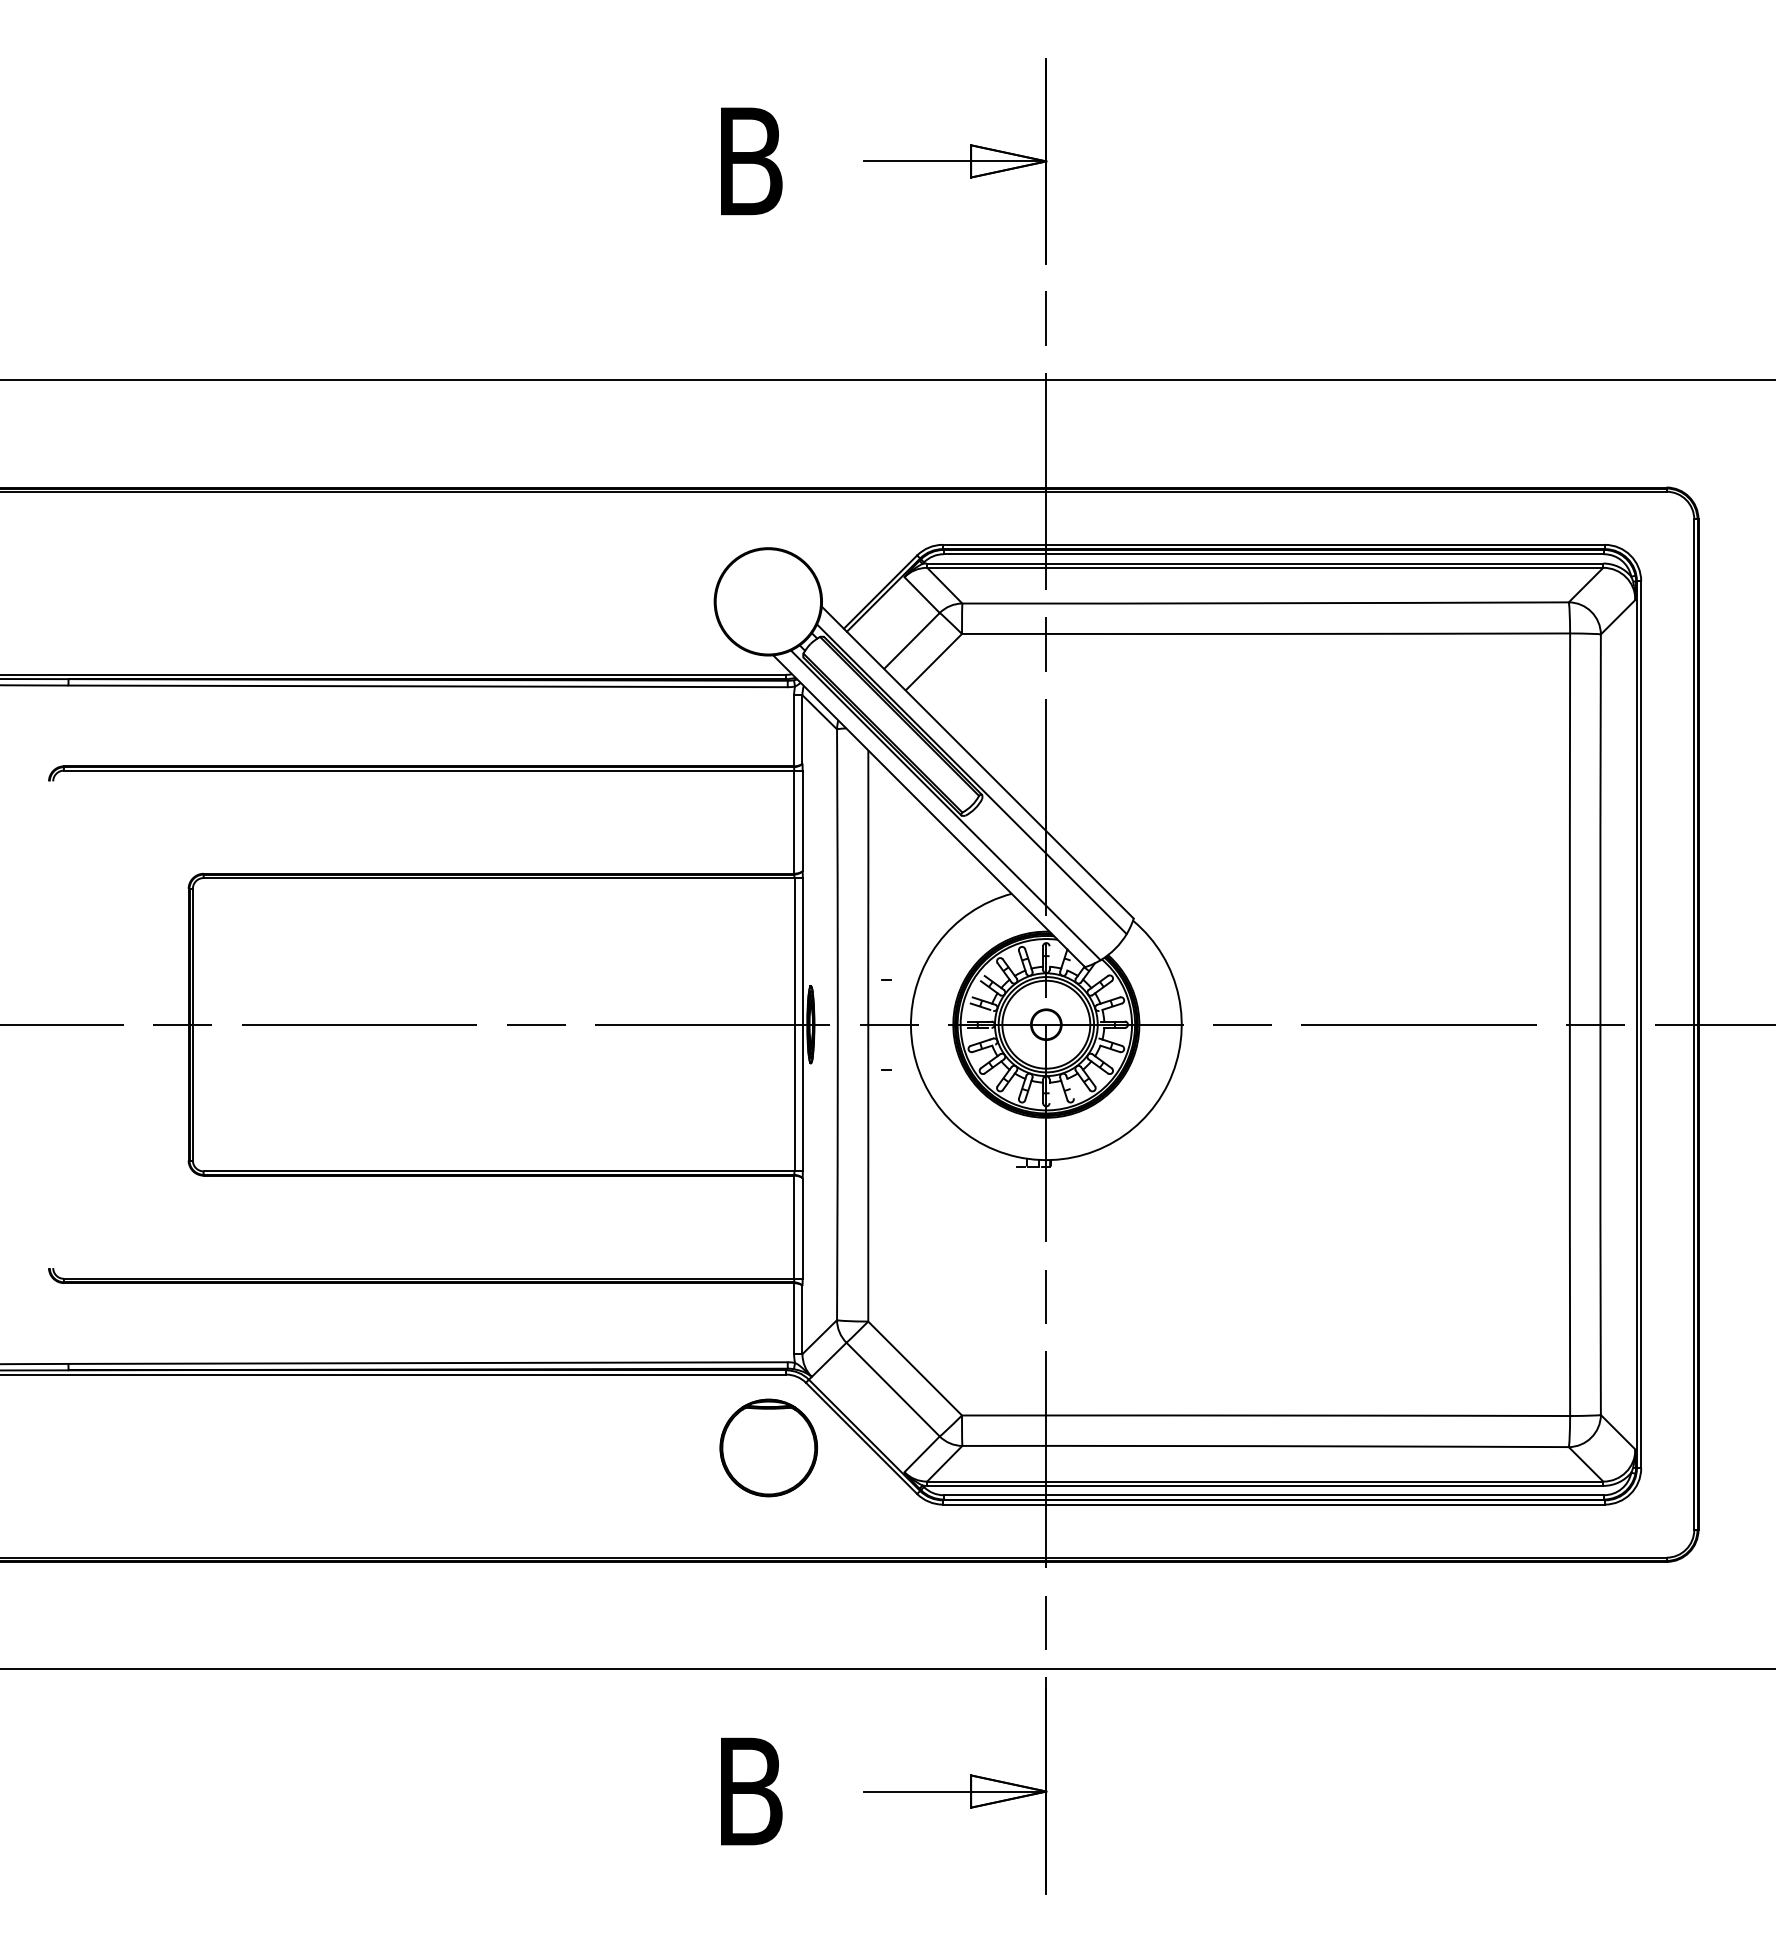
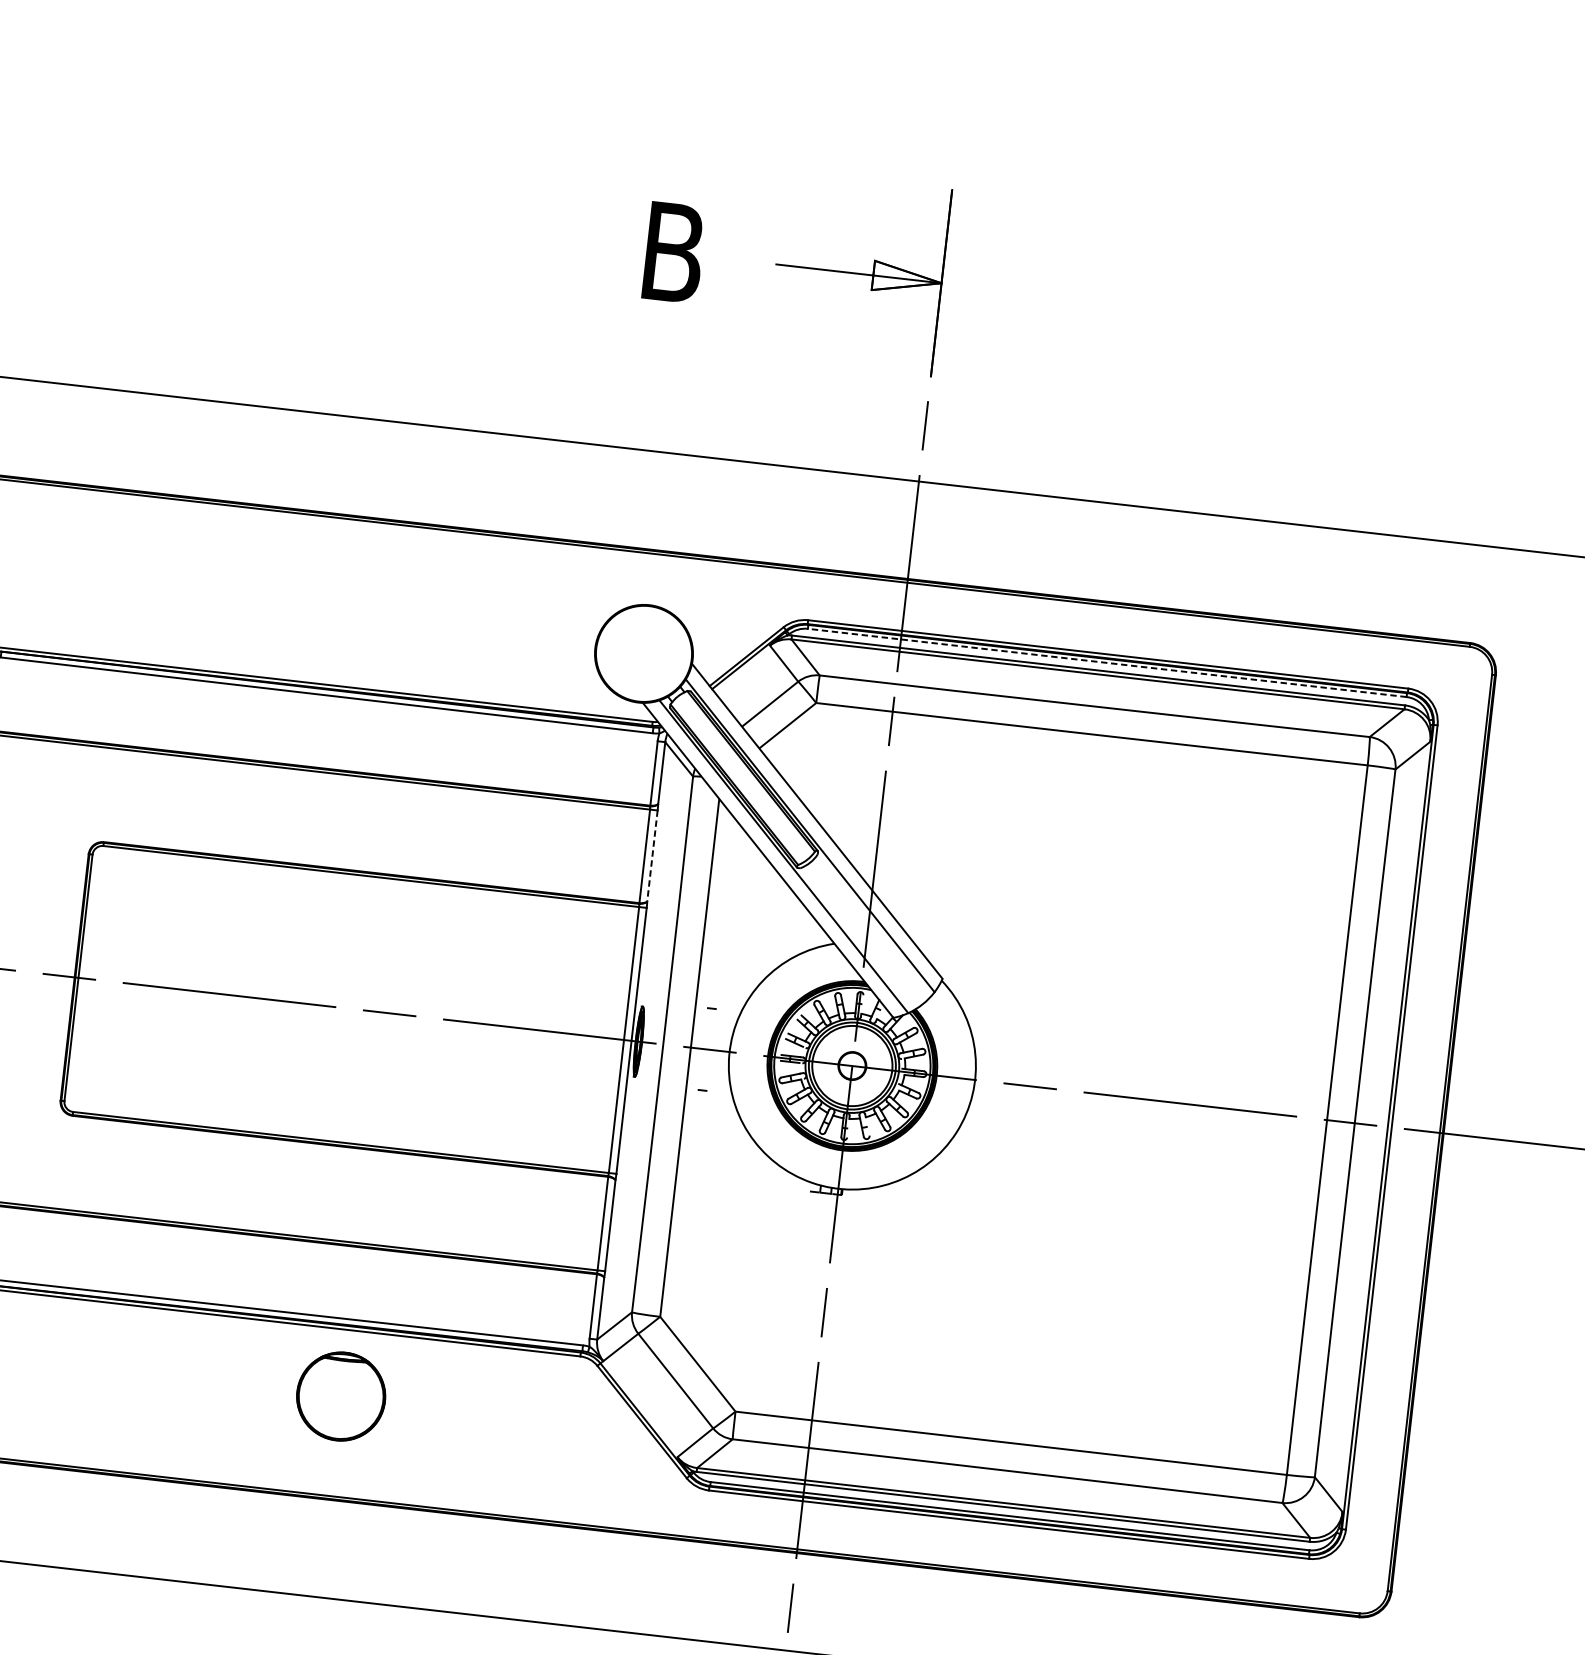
line: (1273, 554) -> (1106, 663), solid -> dashed
line: (802, 821) -> (652, 856), solid -> dashed
part: (768, 1447) -> (340, 1396), moved

